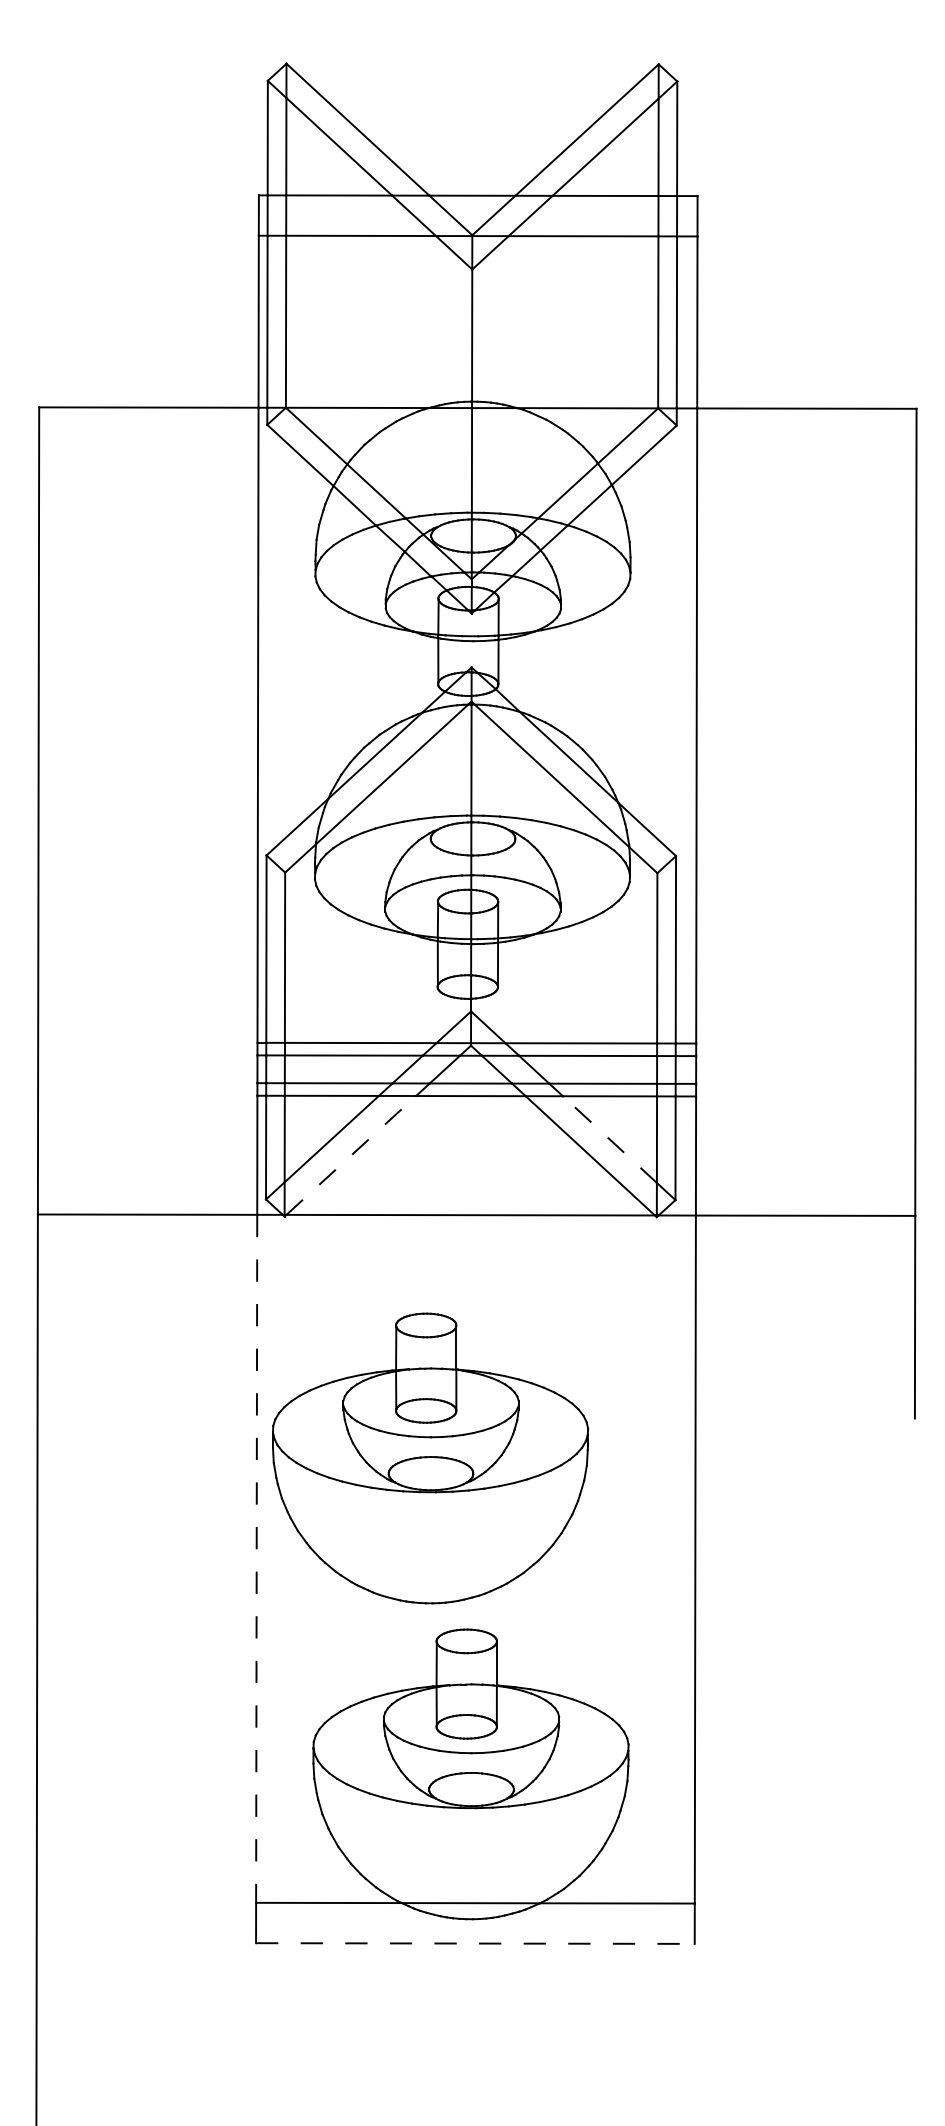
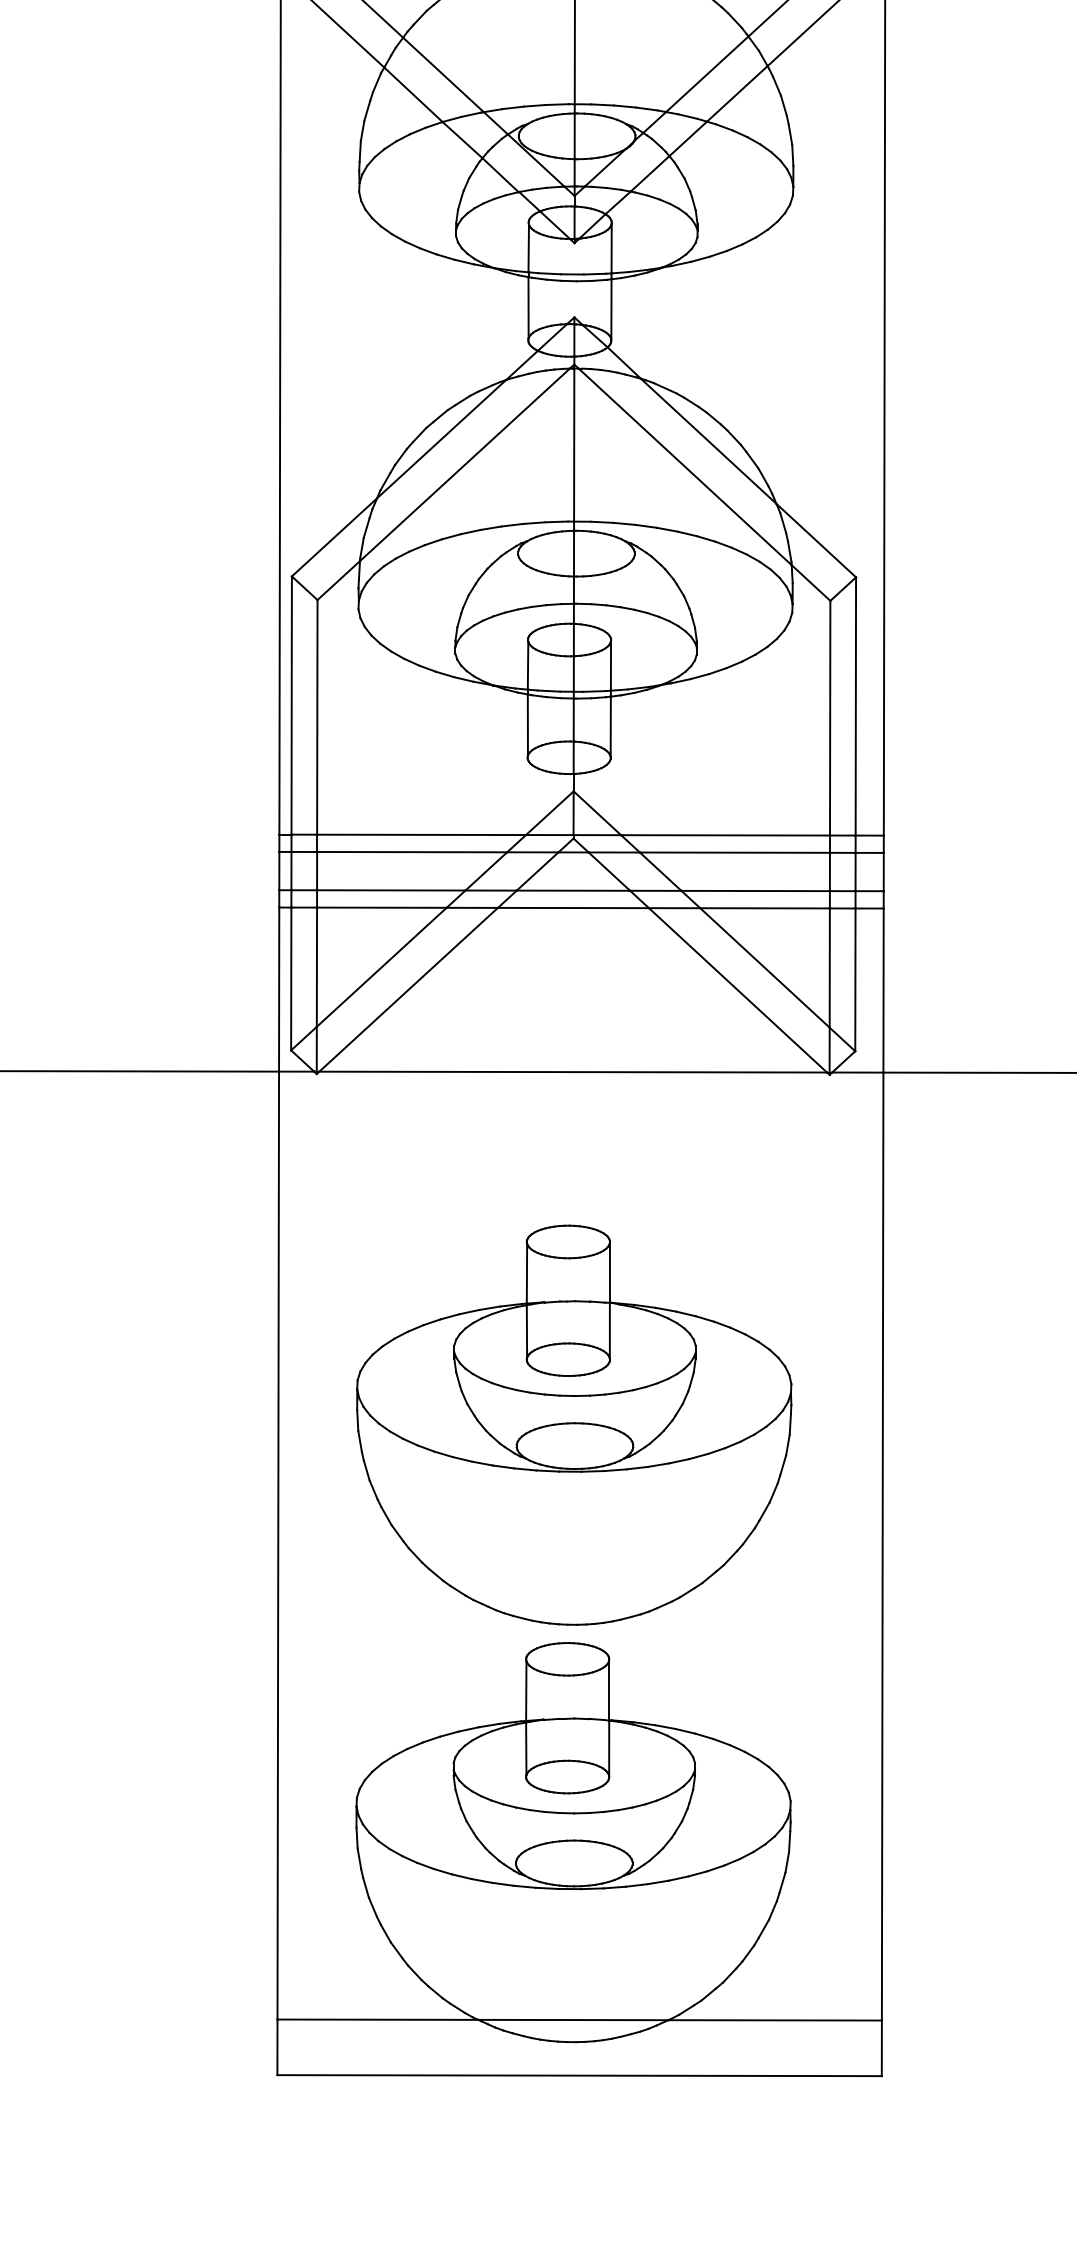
line: (609, 1139) -> (764, 967), dashed -> solid
line: (351, 1155) -> (408, 989), dashed -> solid
part: (430, 1458) -> (574, 1425), moved
line: (256, 1558) -> (278, 1545), dashed -> solid
line: (475, 1943) -> (579, 2075), dashed -> solid

